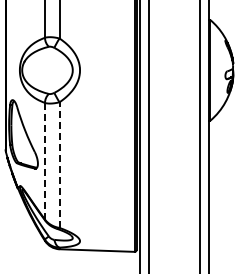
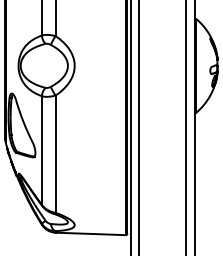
line: (44, 161) -> (41, 150), dashed -> solid
line: (59, 165) -> (55, 154), dashed -> solid

